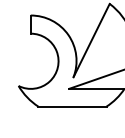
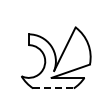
line: (74, 106) -> (54, 88), solid -> dashed

